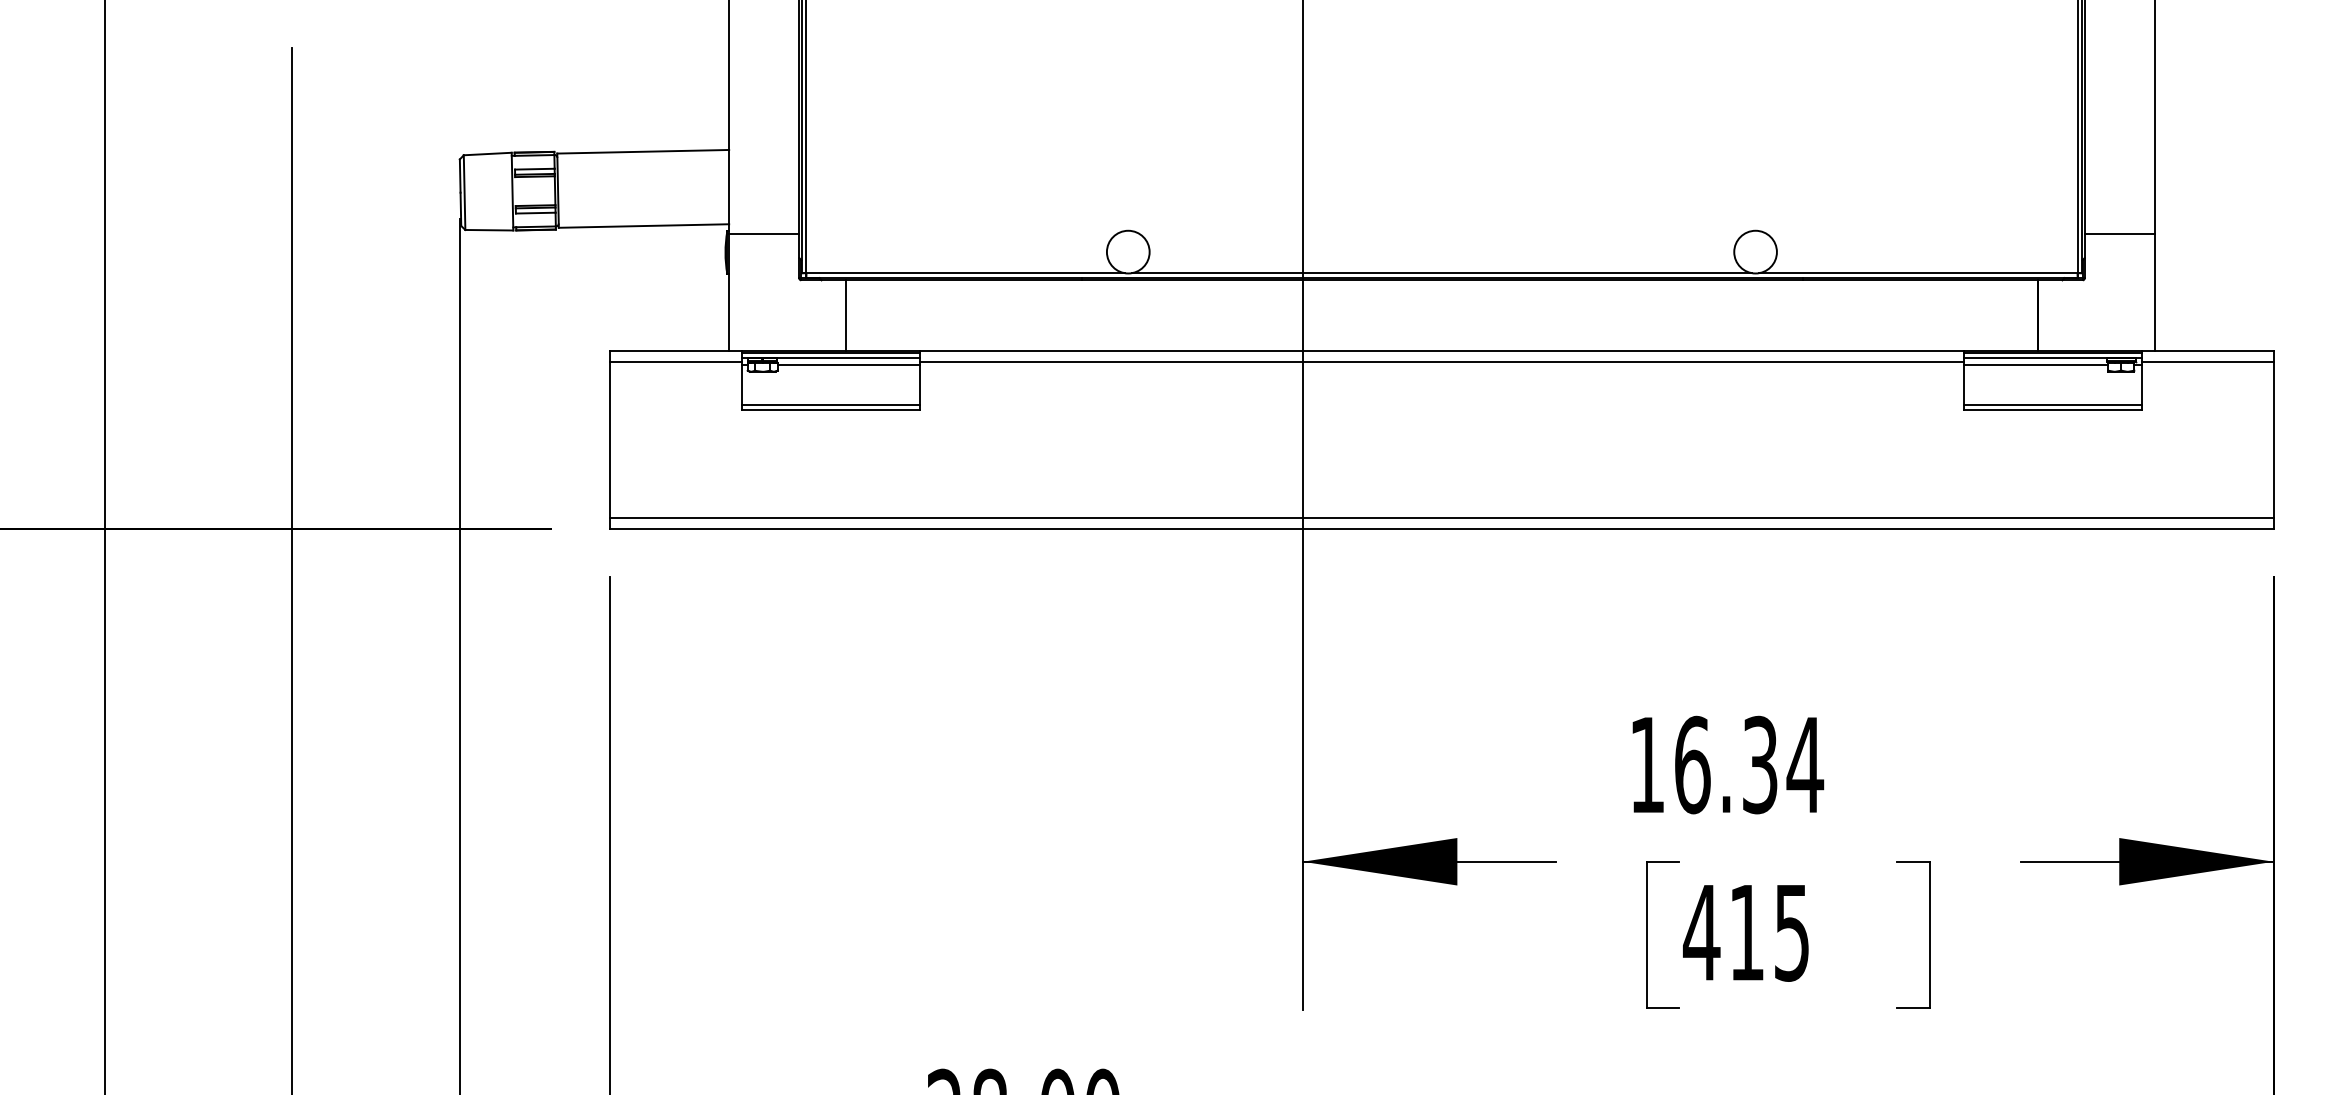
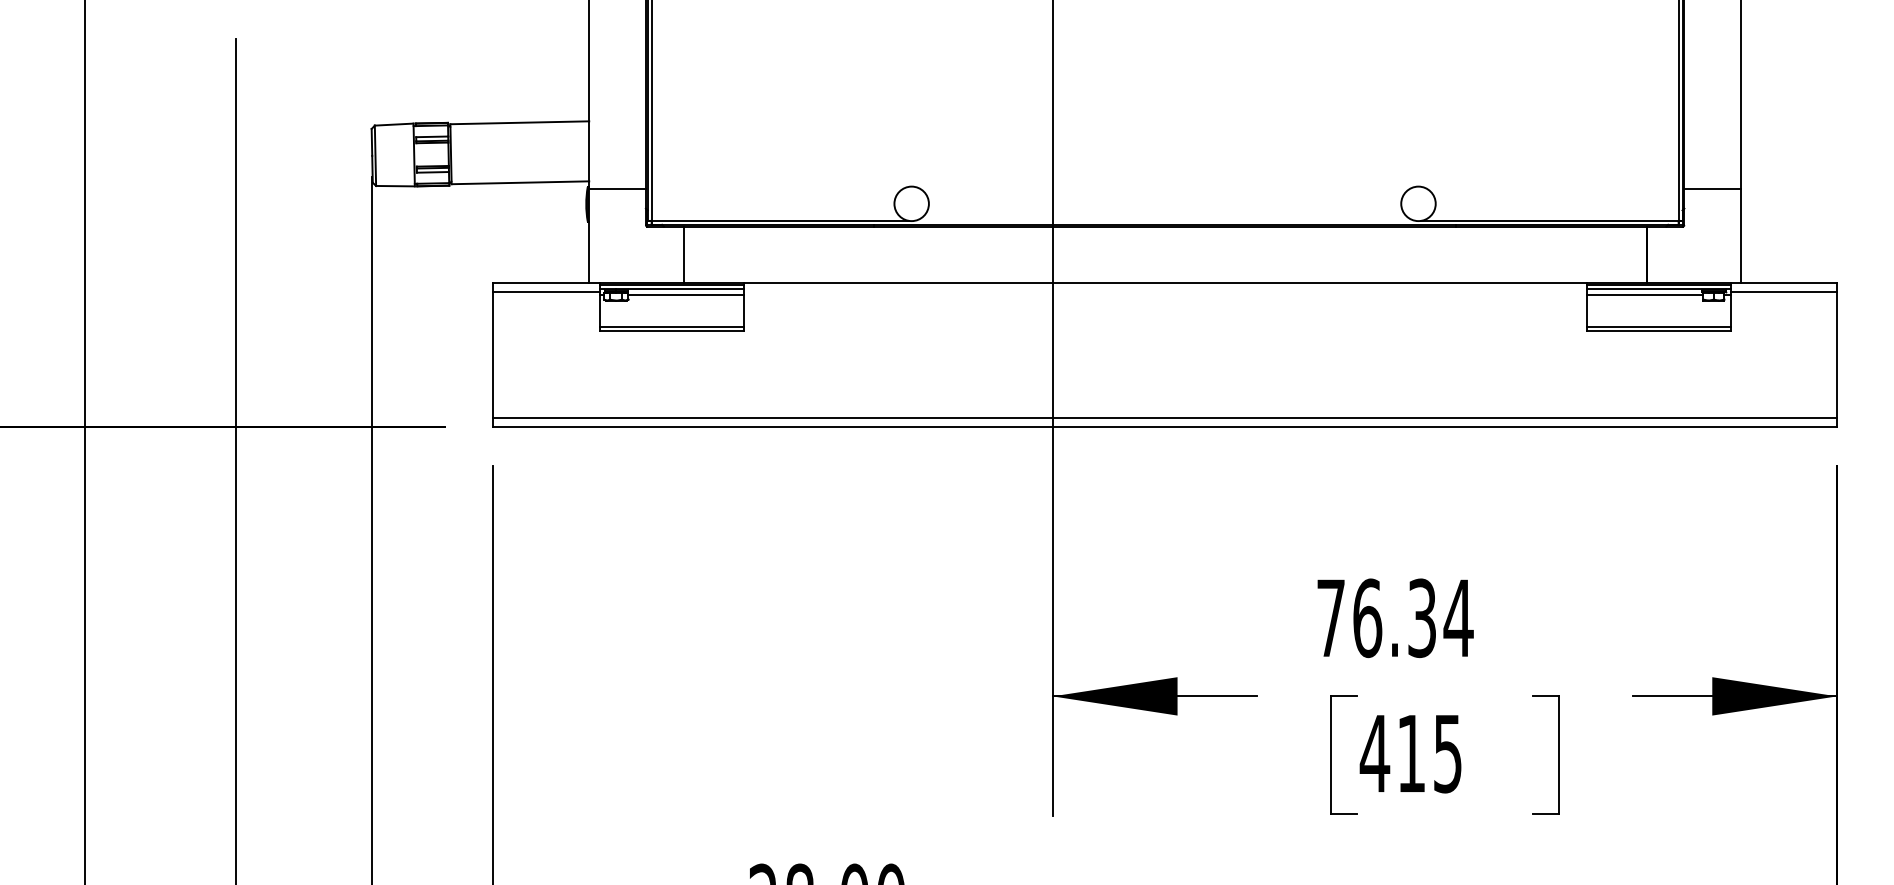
line: (1441, 273) -> (1164, 221), removed
line: (1441, 361) -> (1164, 292), removed
text: (1647, 764) -> (1331, 617), 16.34 -> 76.34

